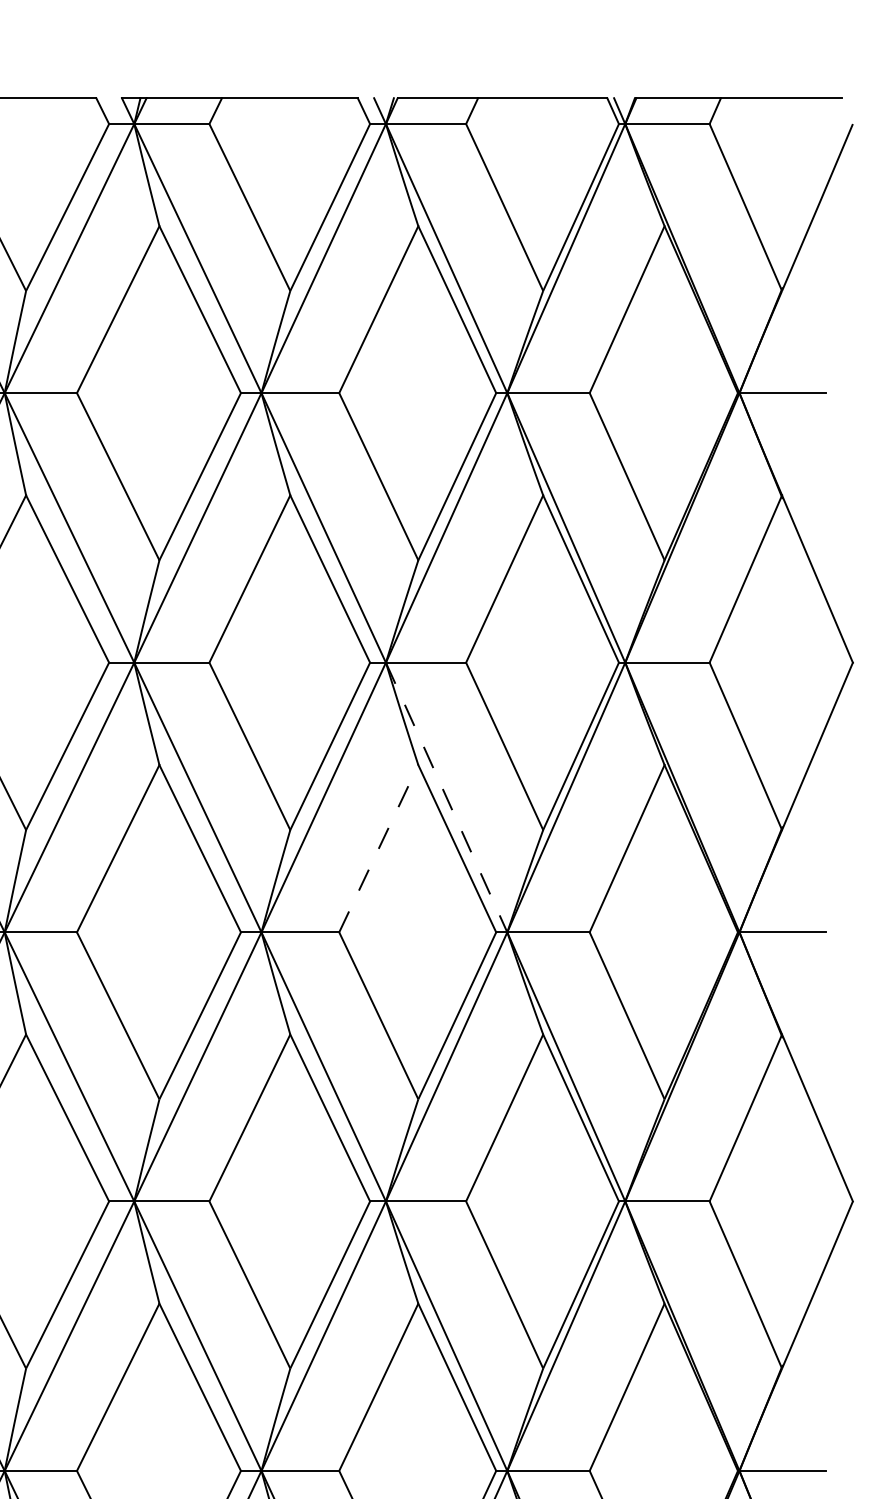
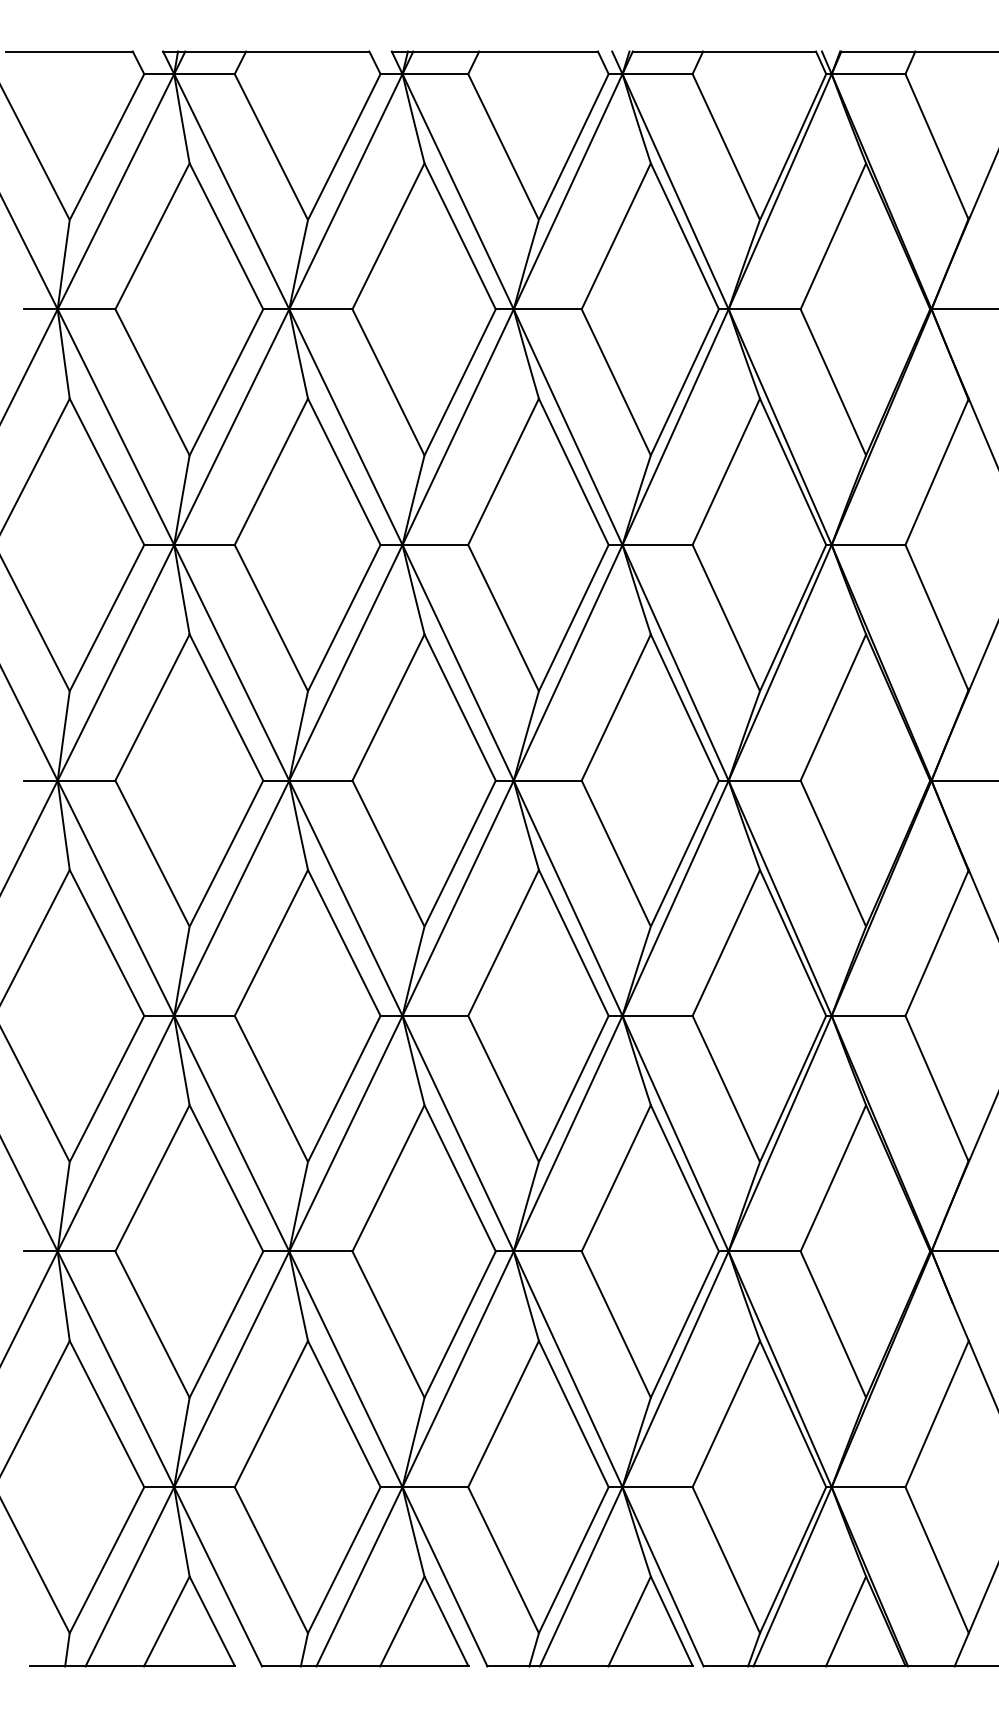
line: (446, 798) -> (675, 663), dashed -> solid
line: (379, 848) -> (616, 707), dashed -> solid

